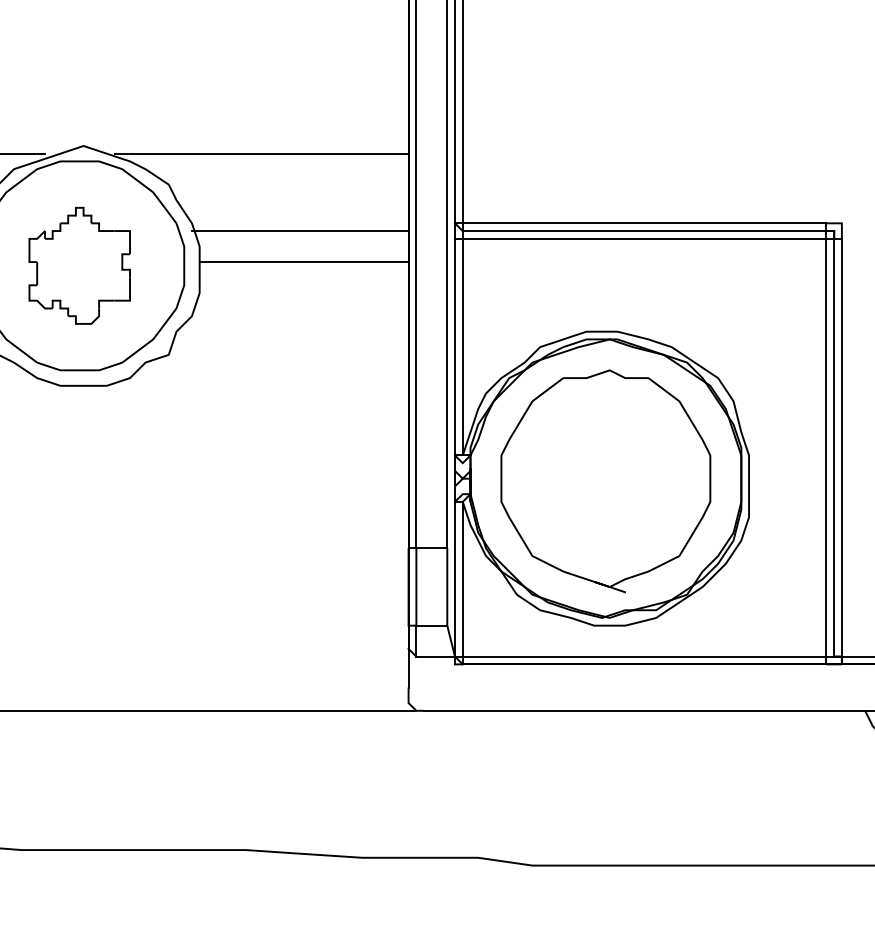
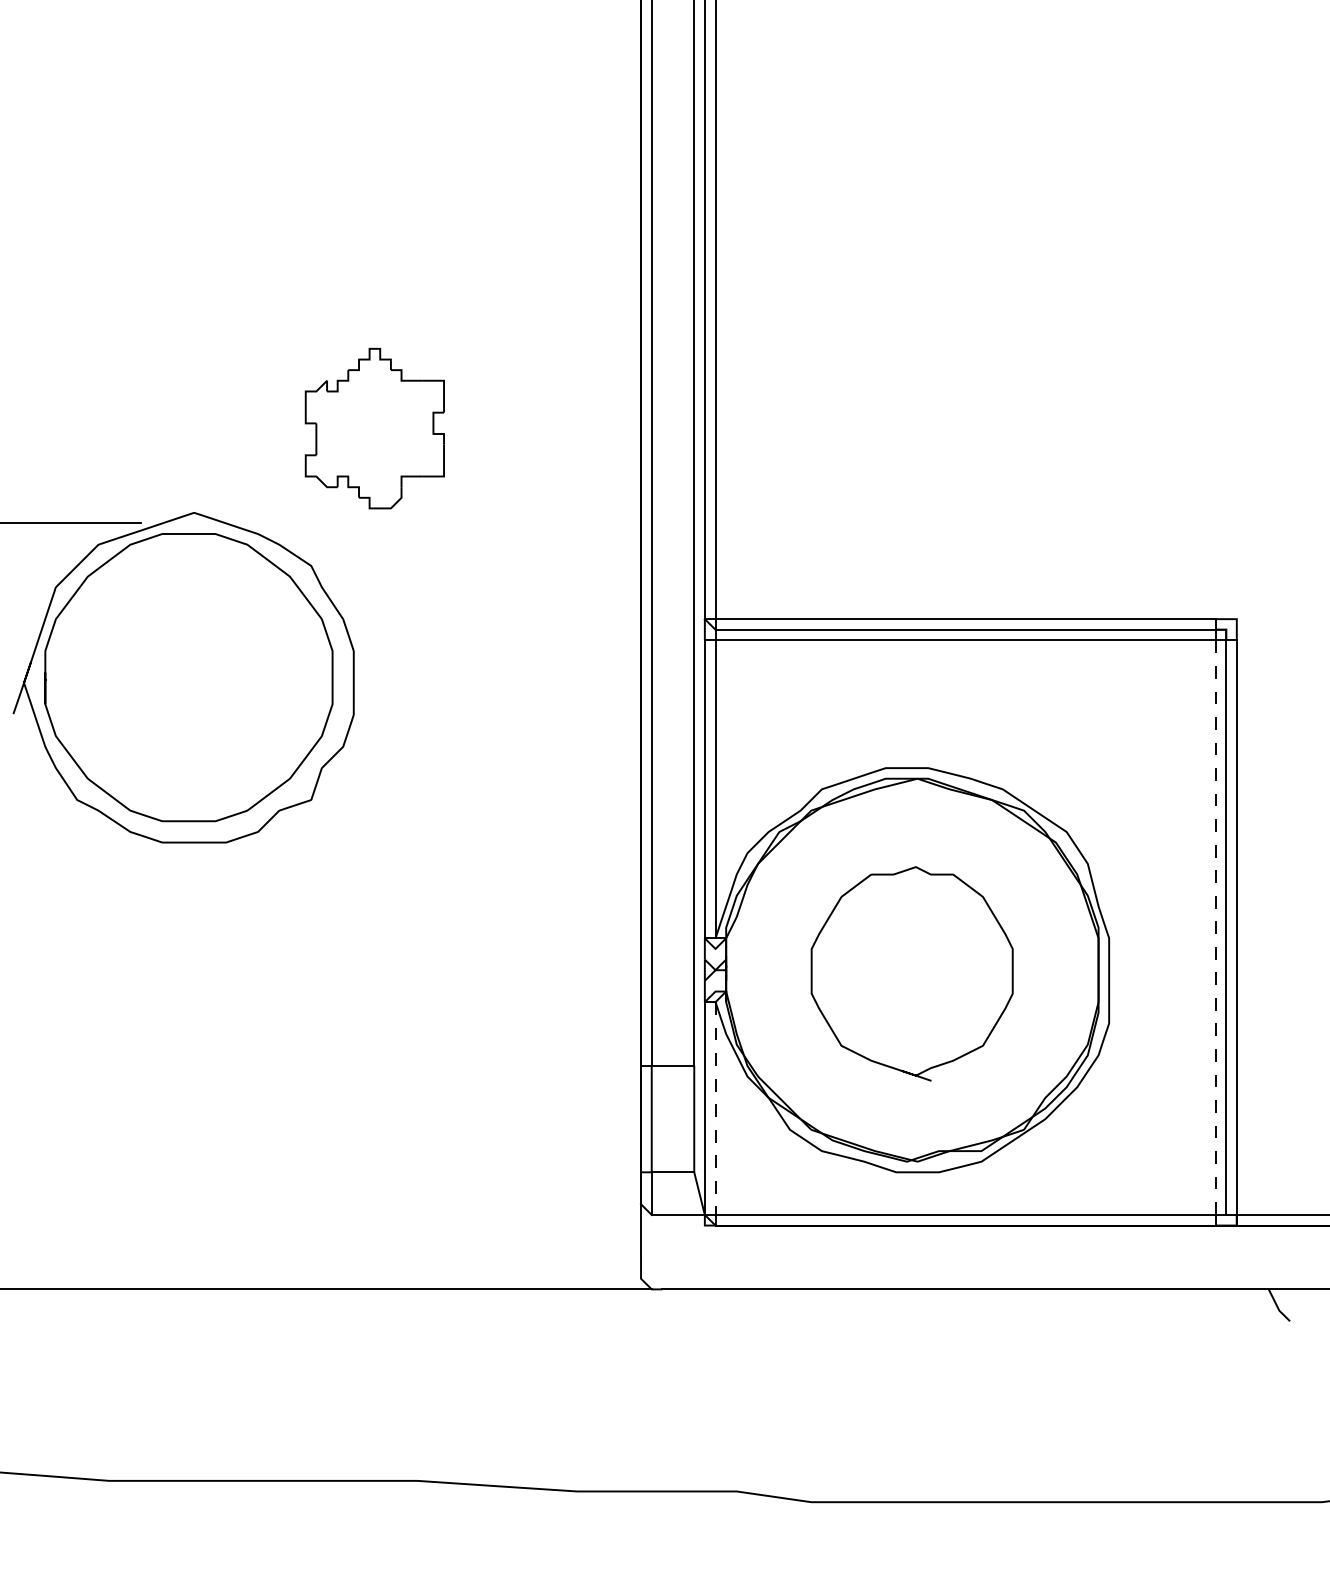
line: (261, 153) -> (438, 523), removed
line: (300, 230) -> (492, 629), removed
line: (304, 262) -> (497, 672), removed
part: (79, 265) -> (374, 428), moved
line: (826, 447) -> (1215, 927), solid -> dashed
part: (605, 481) -> (911, 973), size x0.7
line: (462, 579) -> (715, 1109), solid -> dashed

